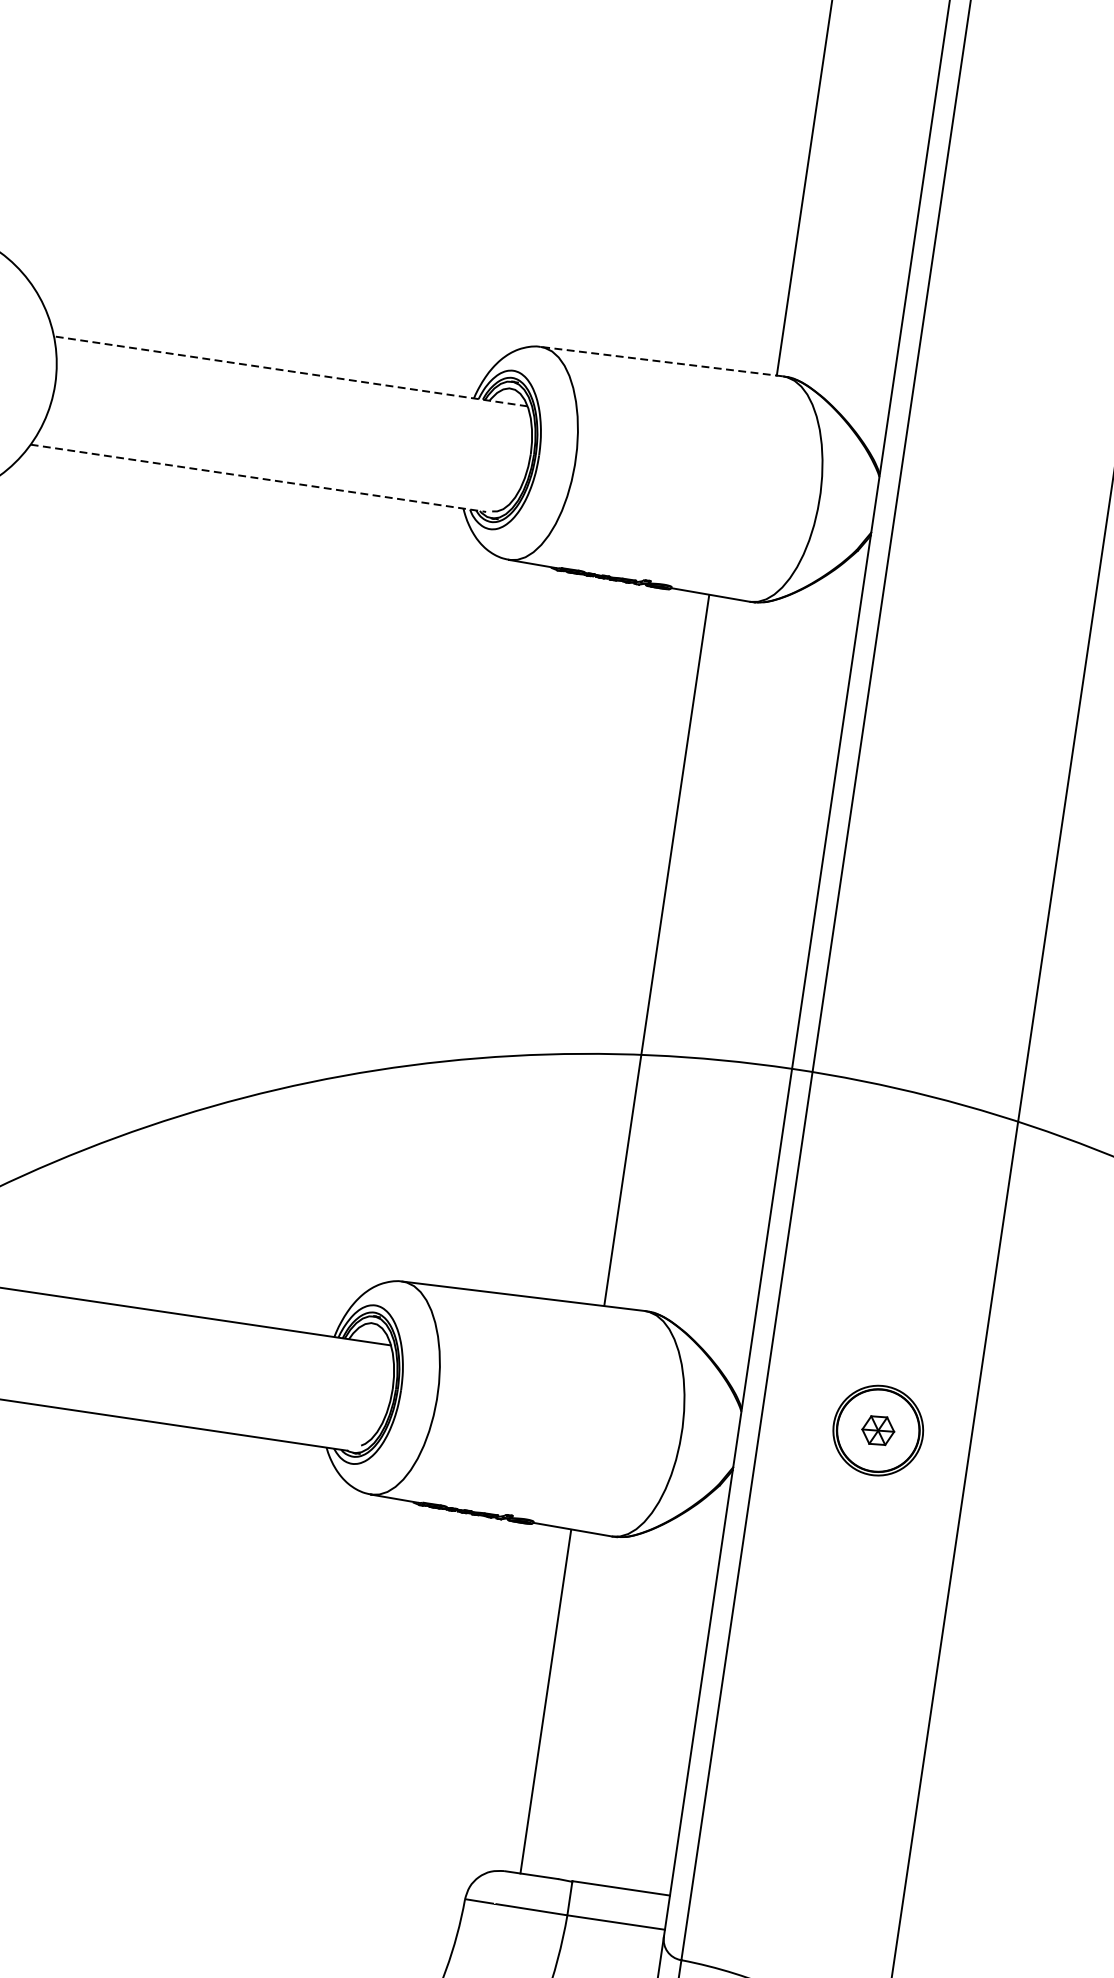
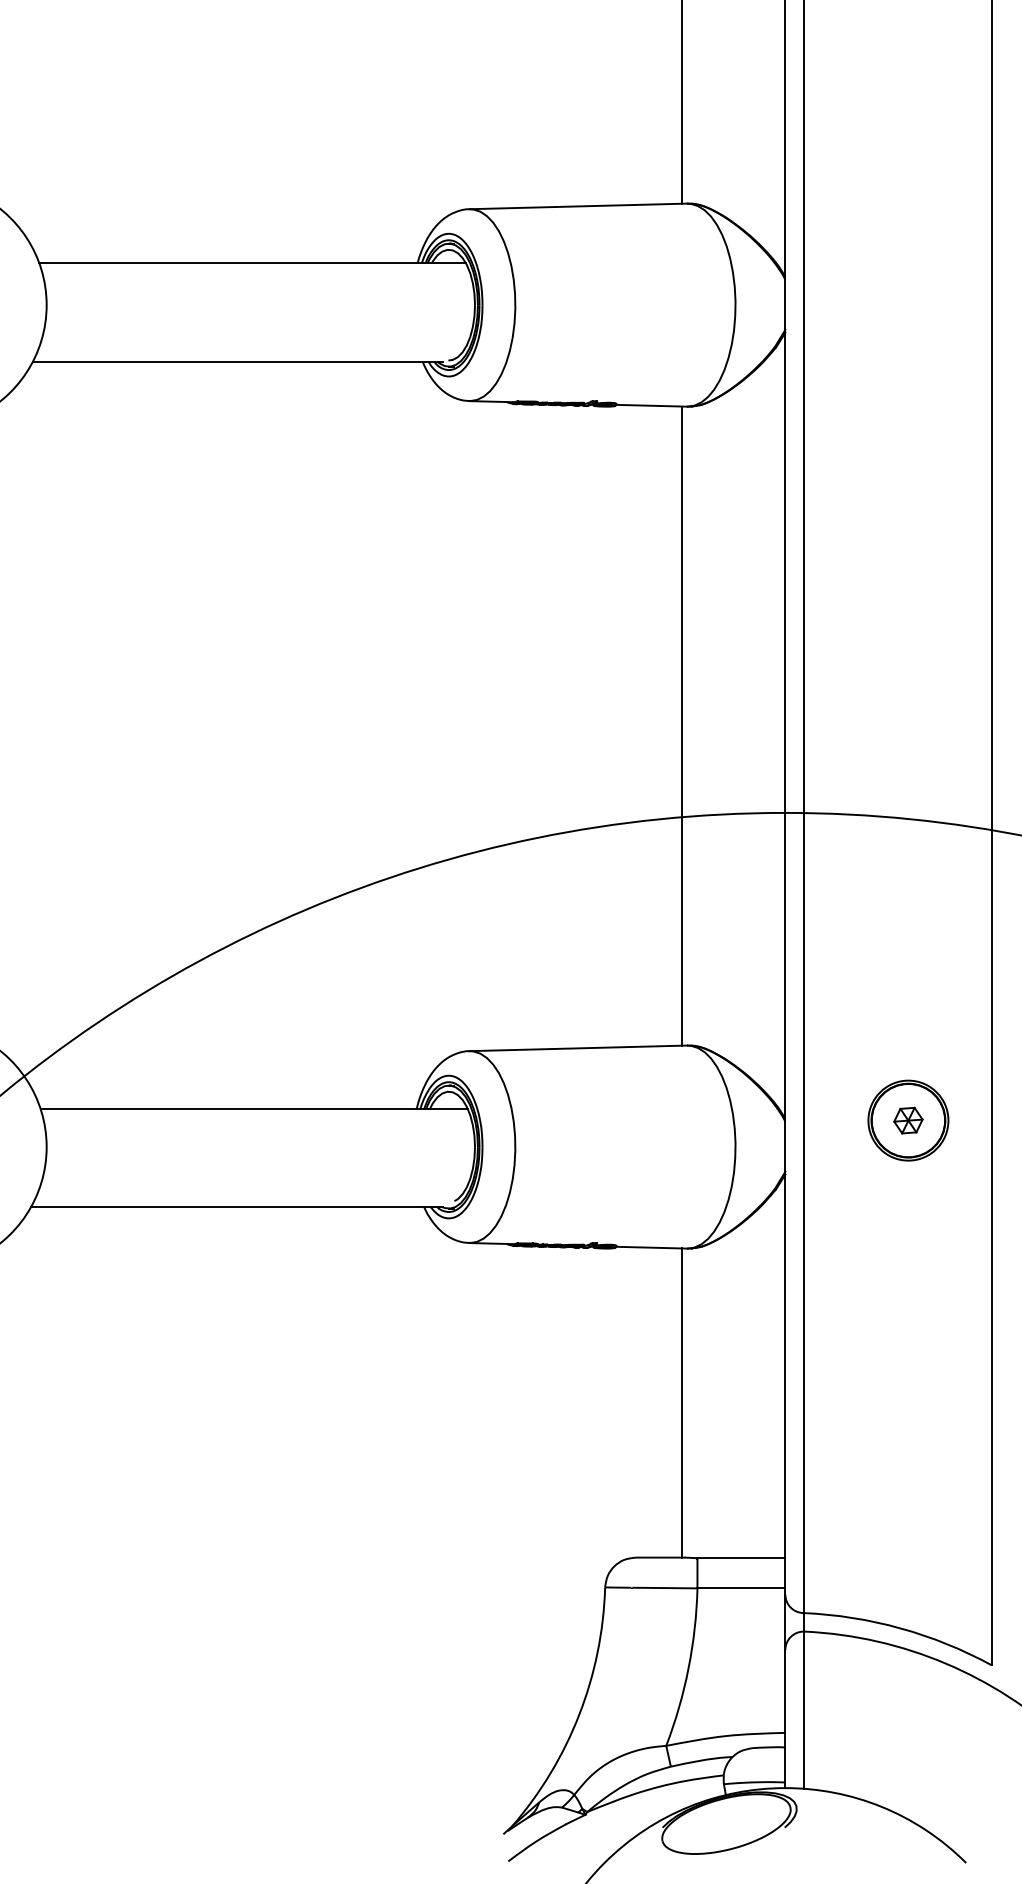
line: (661, 361) -> (578, 206), dashed -> solid
line: (290, 371) -> (252, 263), dashed -> solid
line: (259, 478) -> (238, 361), dashed -> solid
line: (656, 949) -> (681, 725), moved
line: (545, 1701) -> (681, 1402), moved

